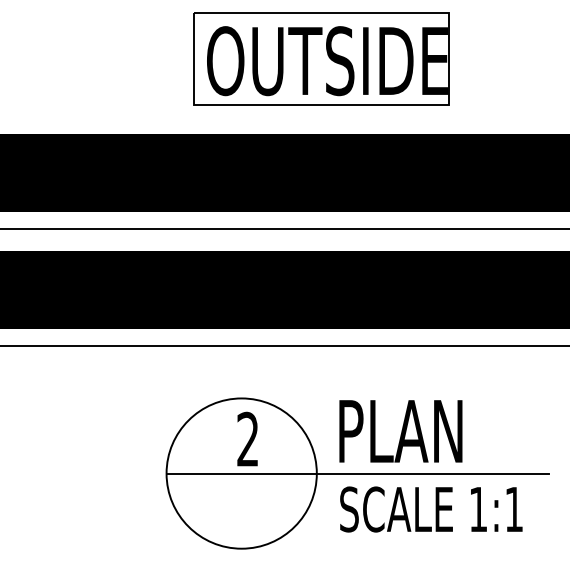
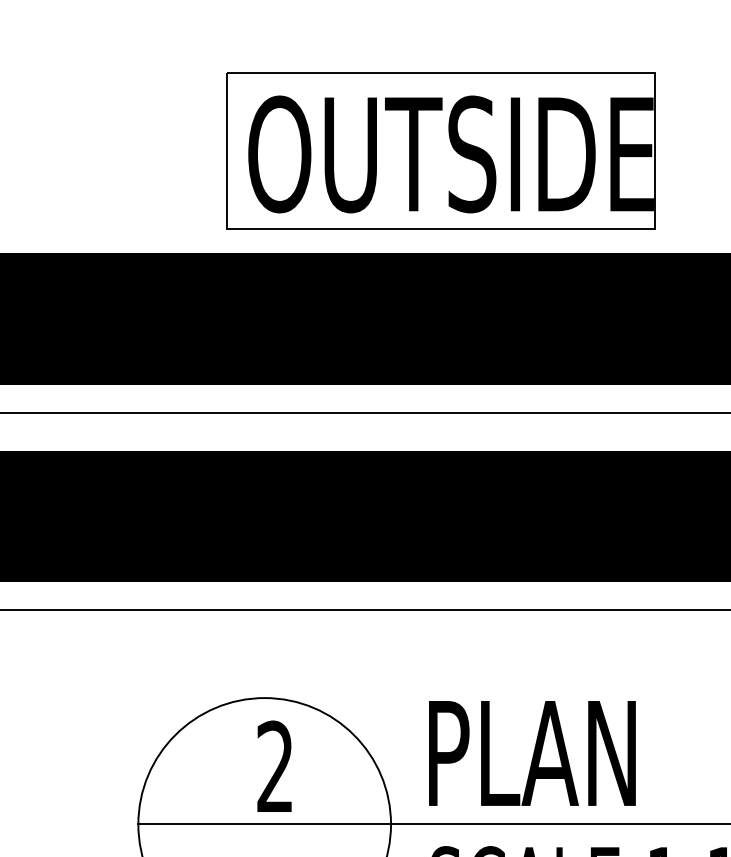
part: (321, 58) -> (440, 150), moved

